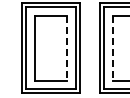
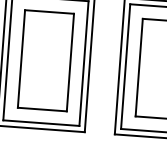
line: (67, 48) -> (70, 62), dashed -> solid
line: (112, 48) -> (138, 67), dashed -> solid

